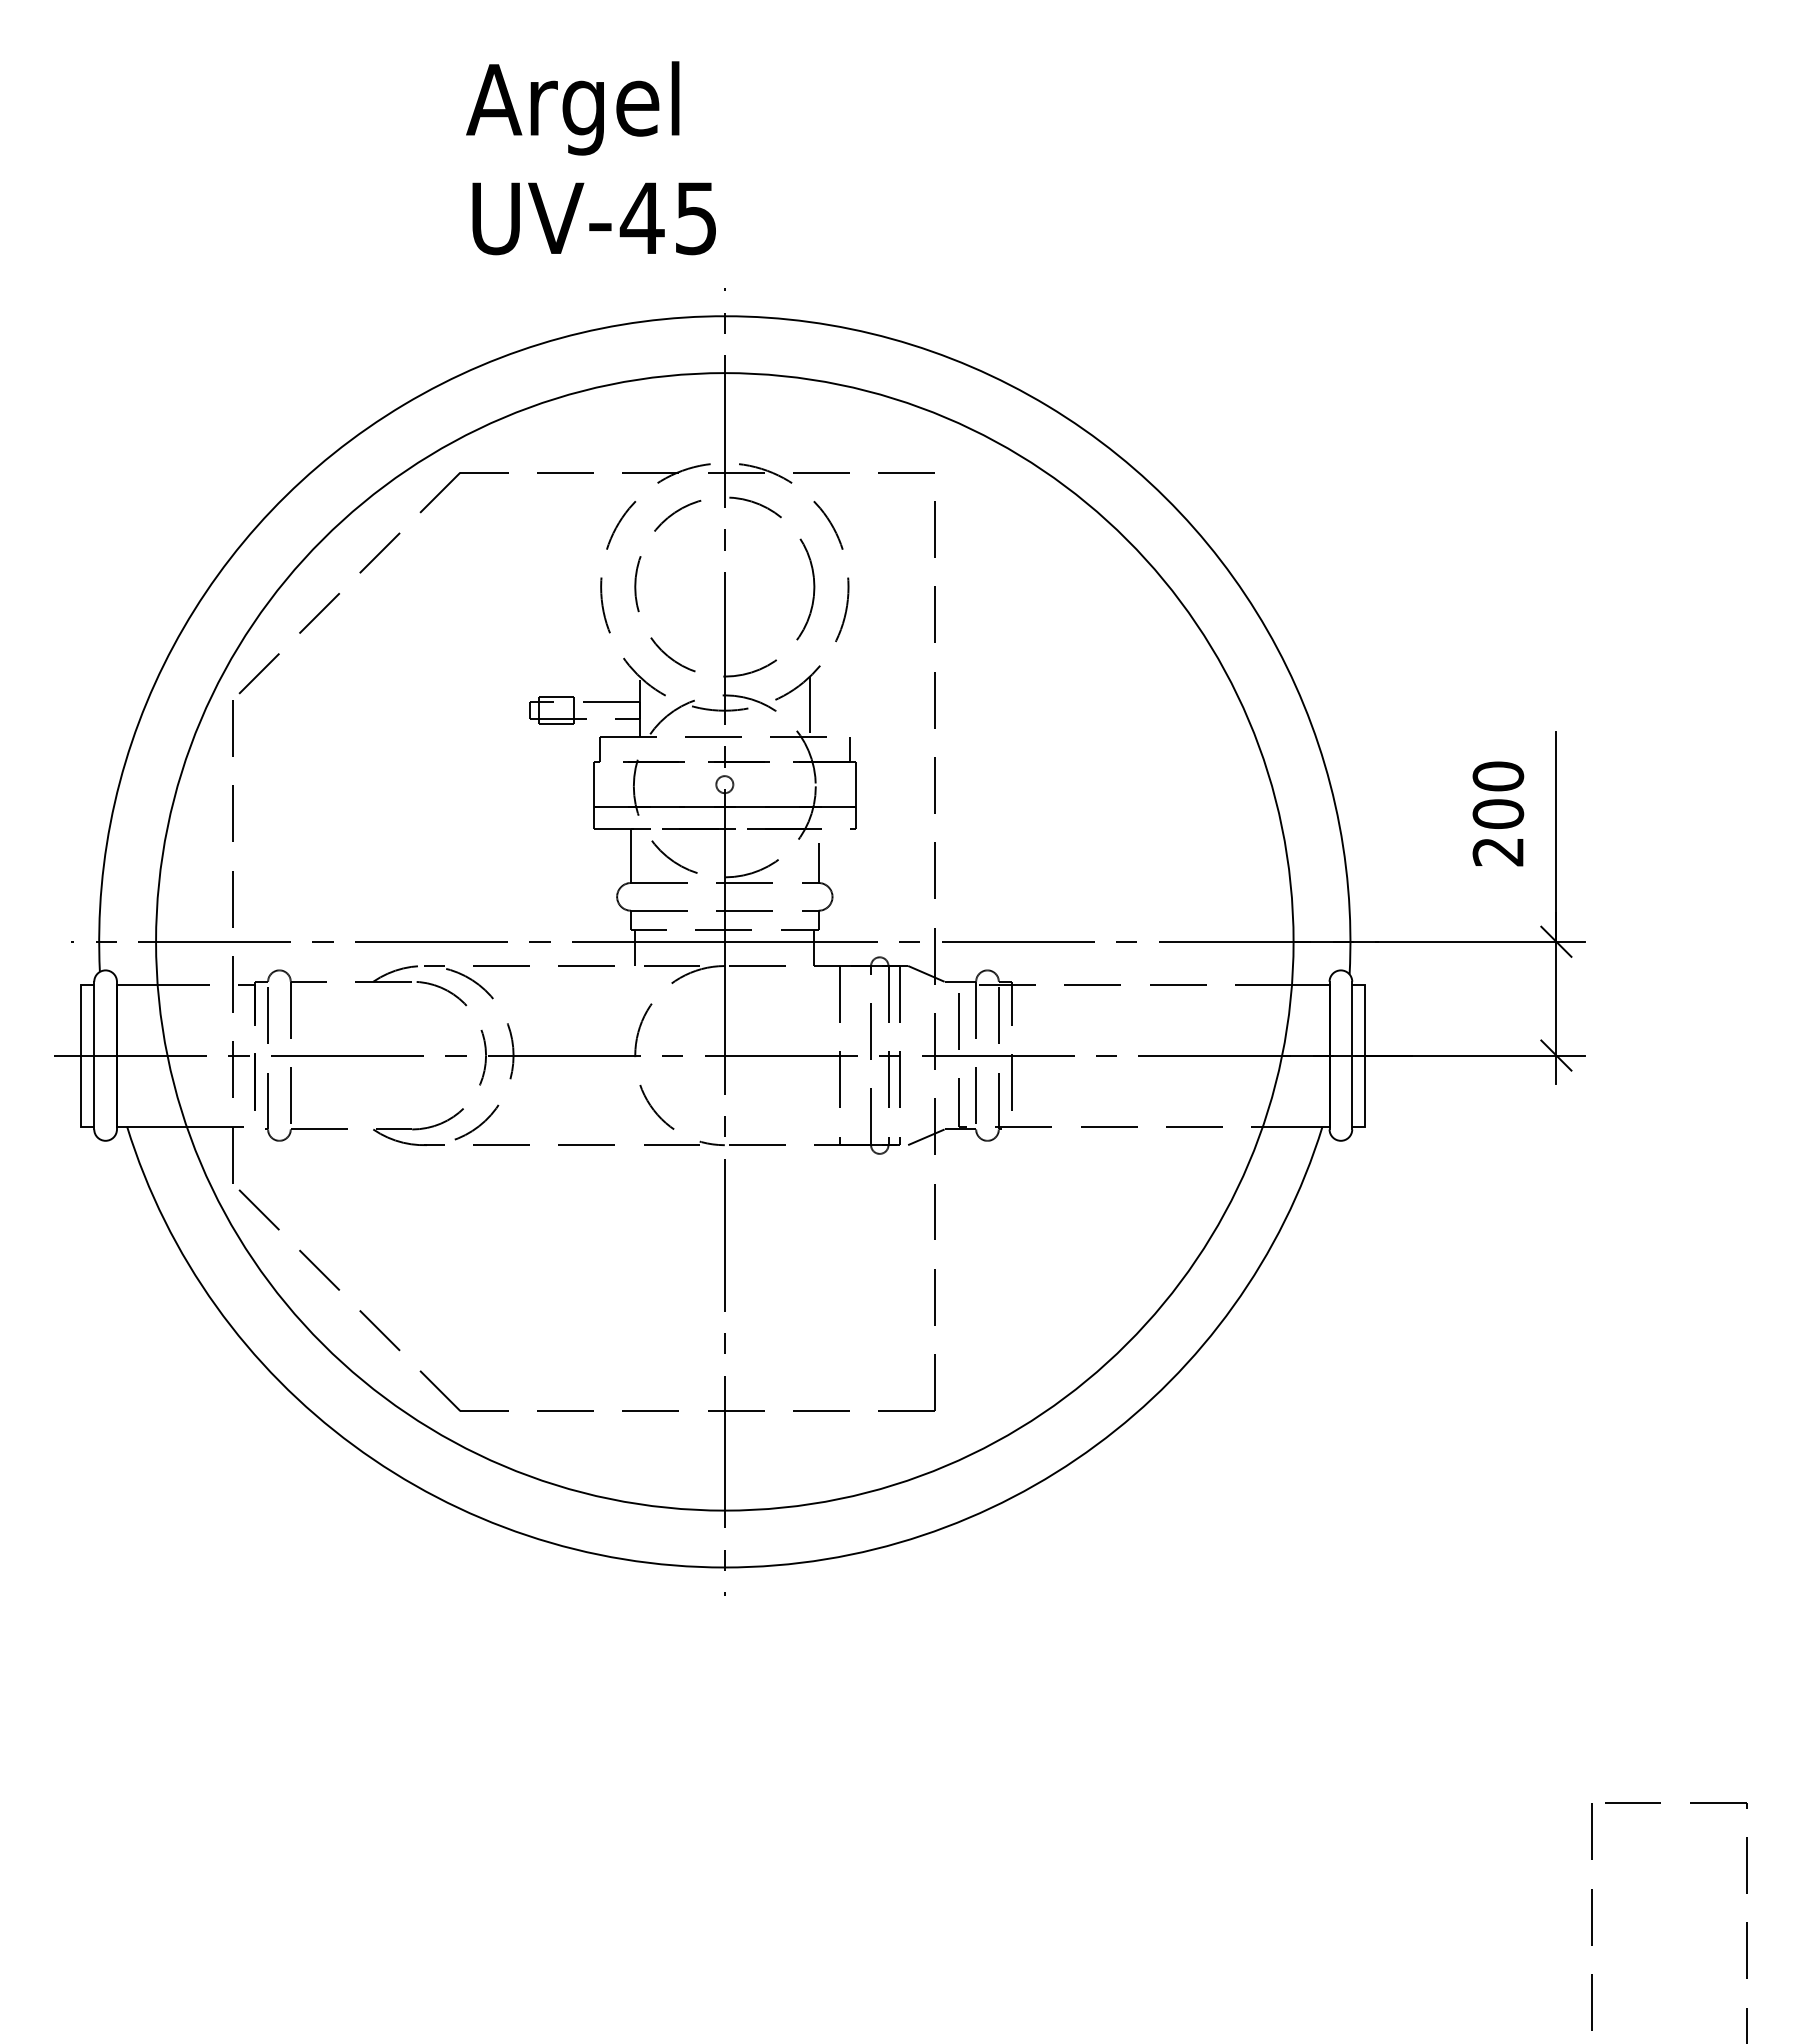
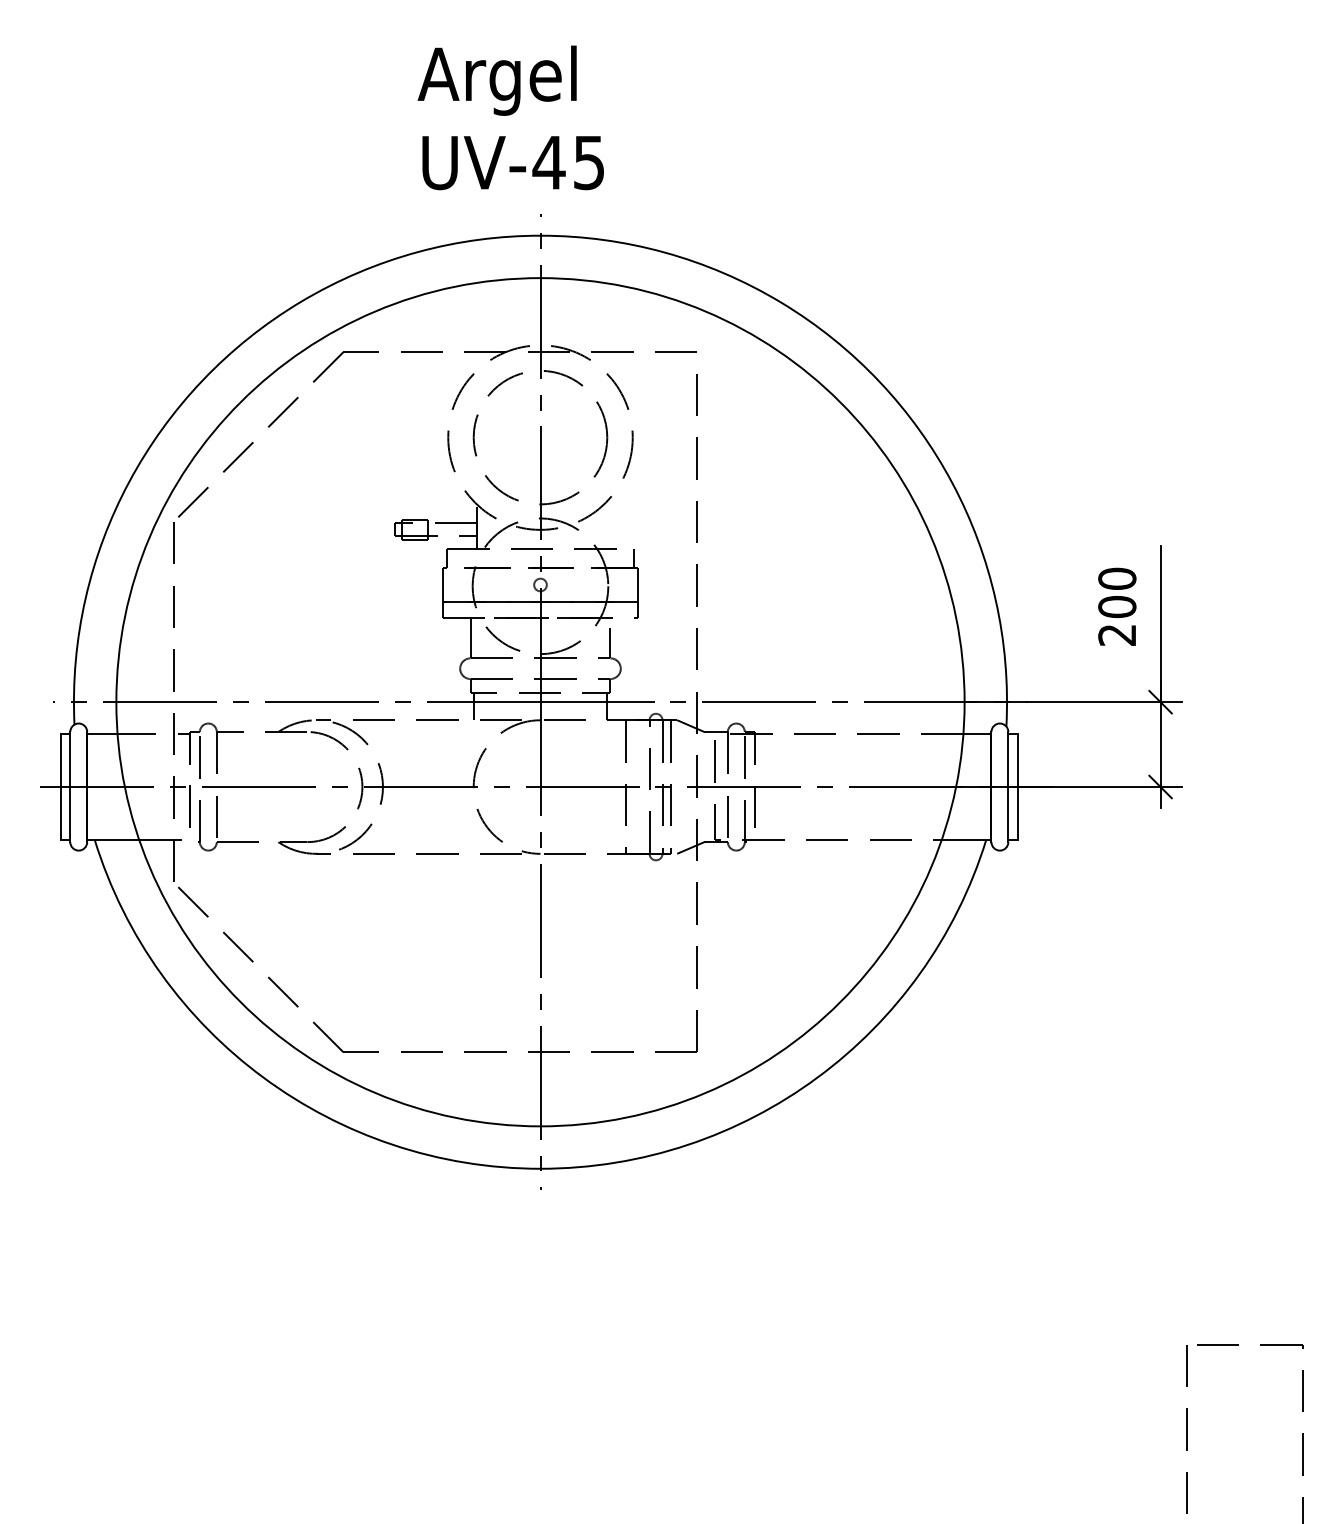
text: (590, 158) -> (510, 118), moved
line: (810, 706) -> (604, 526), removed

